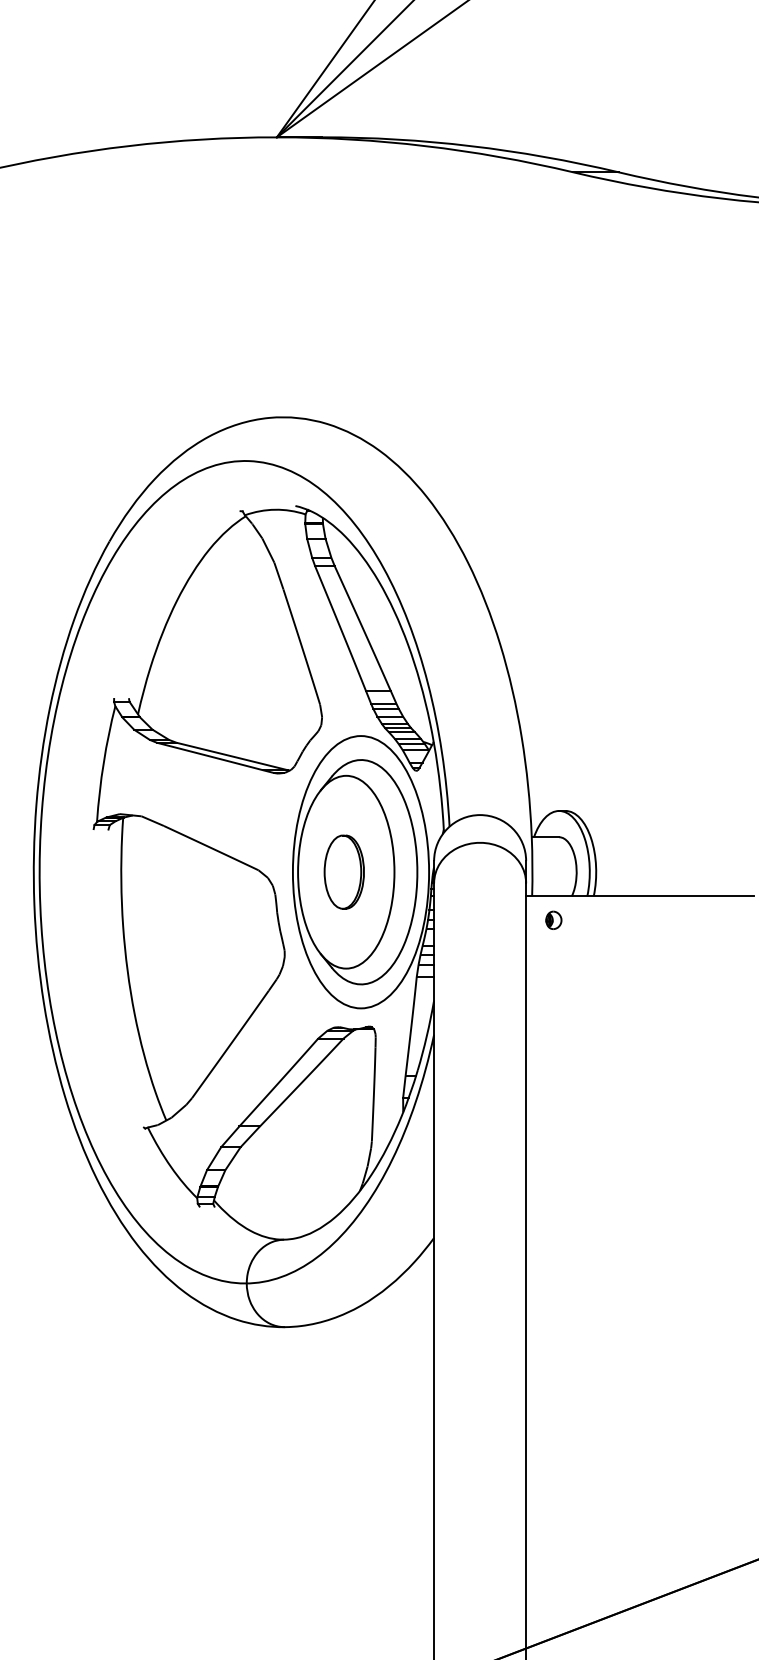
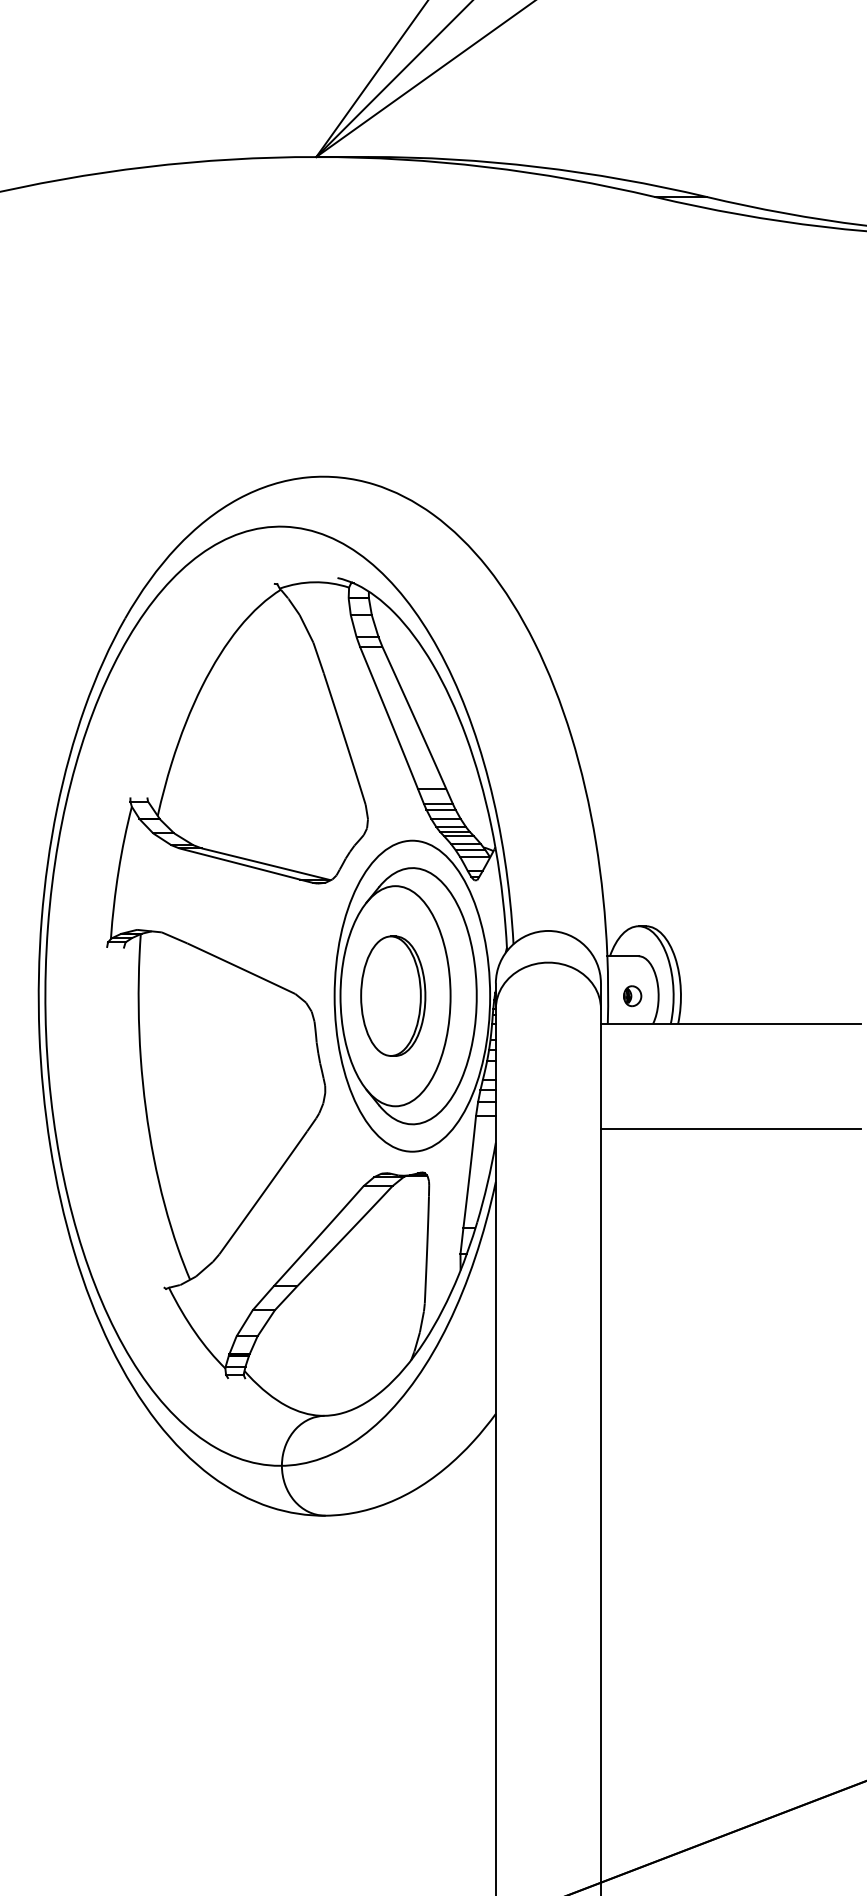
part: (344, 871) -> (393, 995), size x1.43
part: (553, 920) -> (632, 996), moved
line: (639, 988) -> (730, 1128), added

